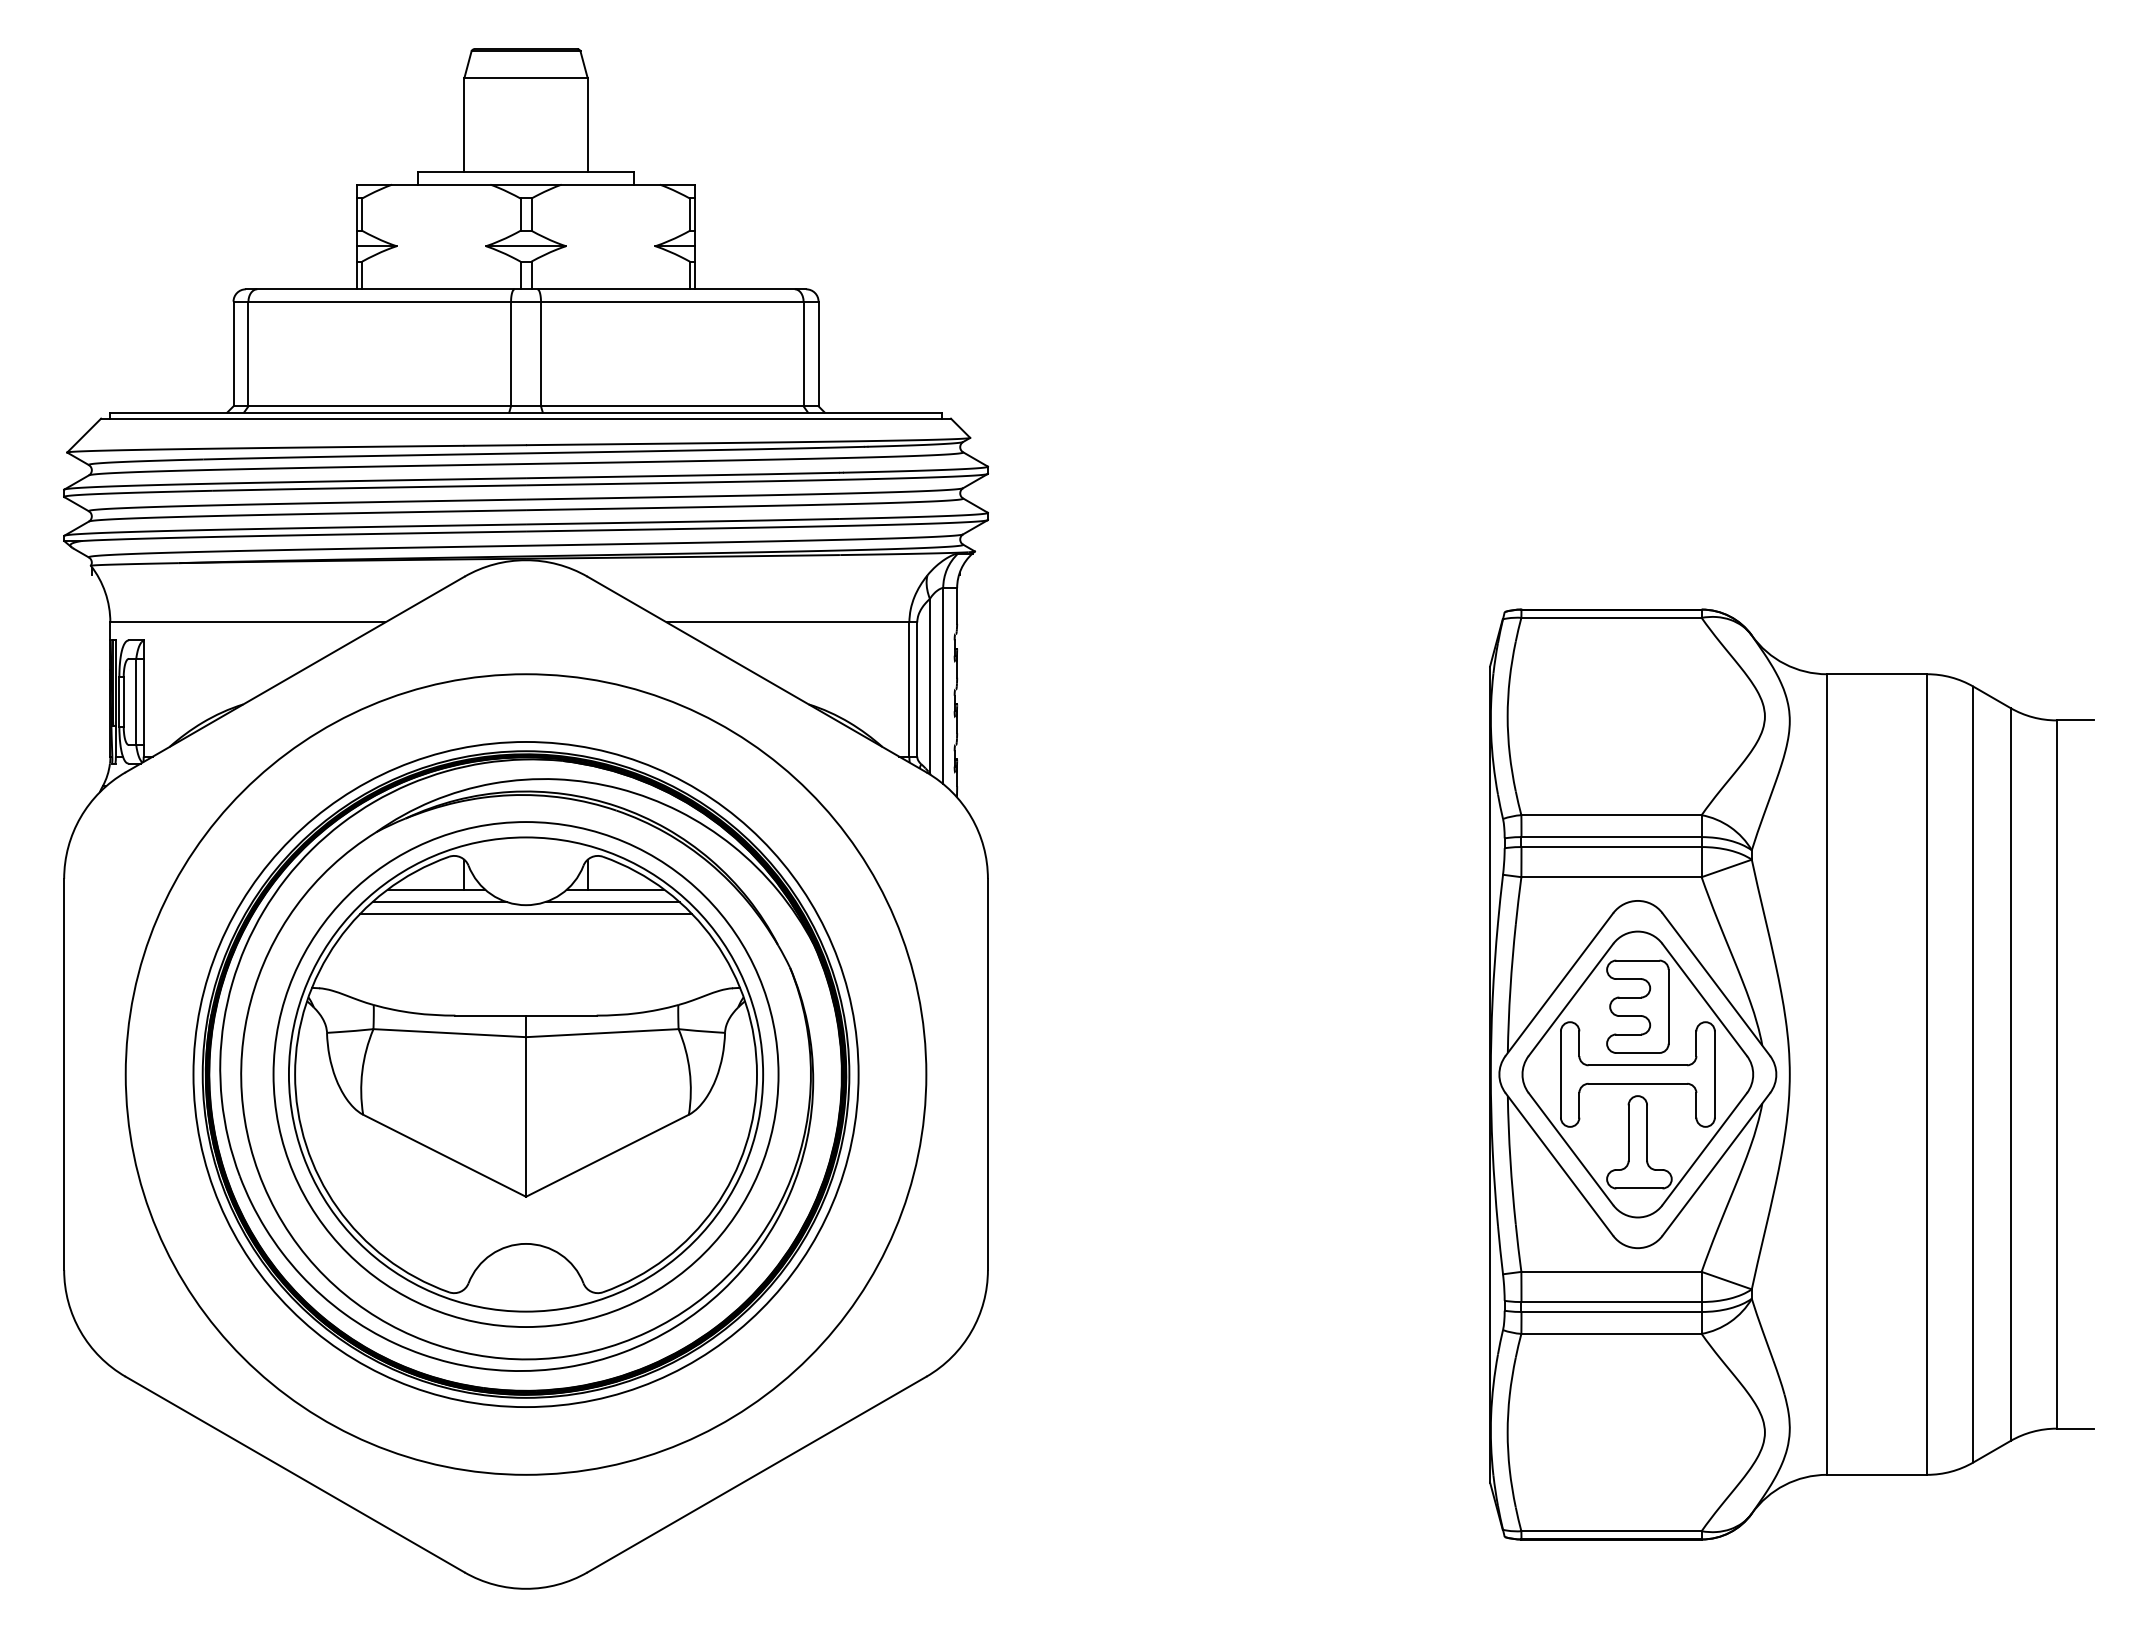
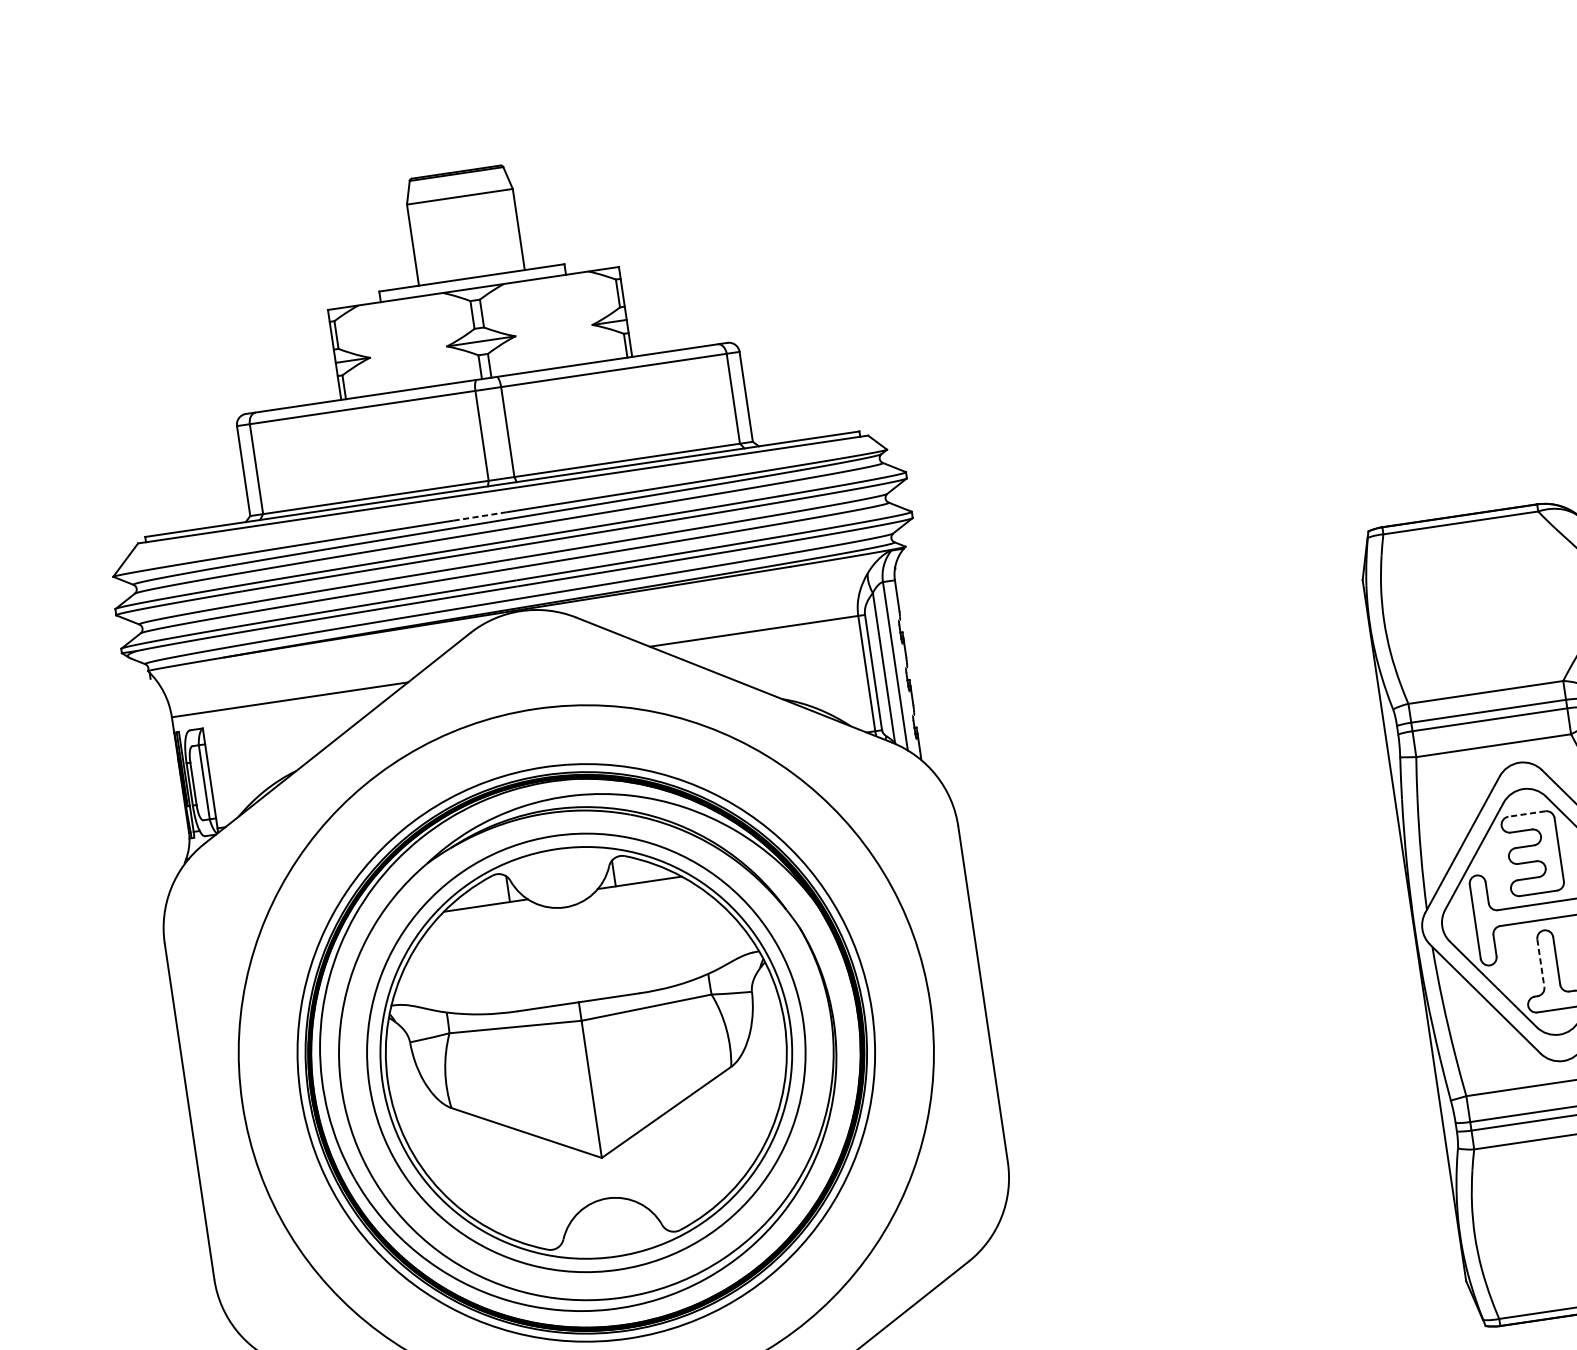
line: (495, 445) -> (480, 516), solid -> dashed
line: (439, 901) -> (490, 915), removed
line: (612, 901) -> (638, 893), removed
line: (525, 914) -> (565, 915), removed
line: (1637, 960) -> (1526, 813), solid -> dashed
line: (1628, 1133) -> (1540, 963), solid -> dashed

